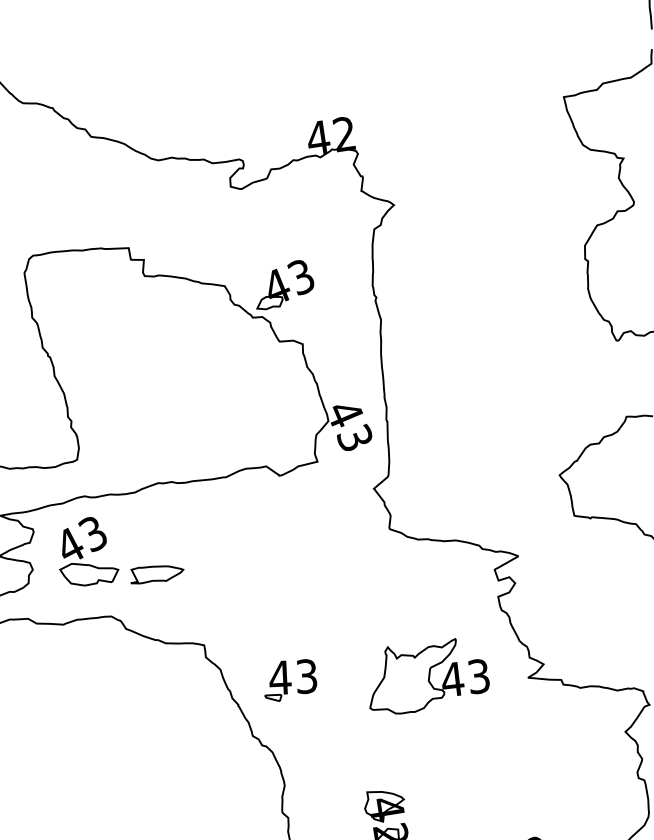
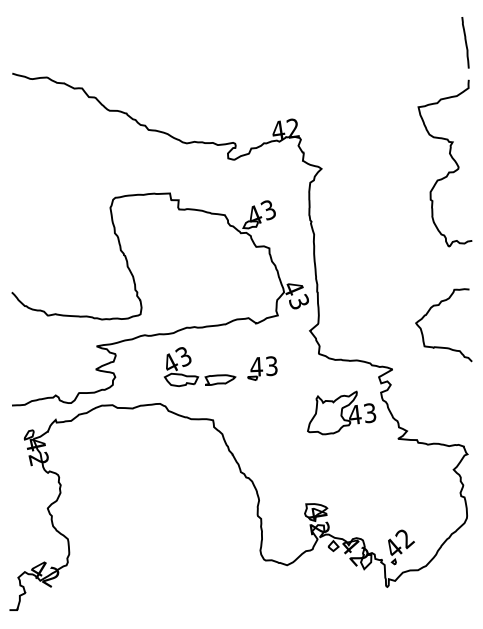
part: (115, 566) -> (196, 375), moved
part: (428, 675) -> (341, 412), moved
part: (290, 680) -> (262, 368), moved

